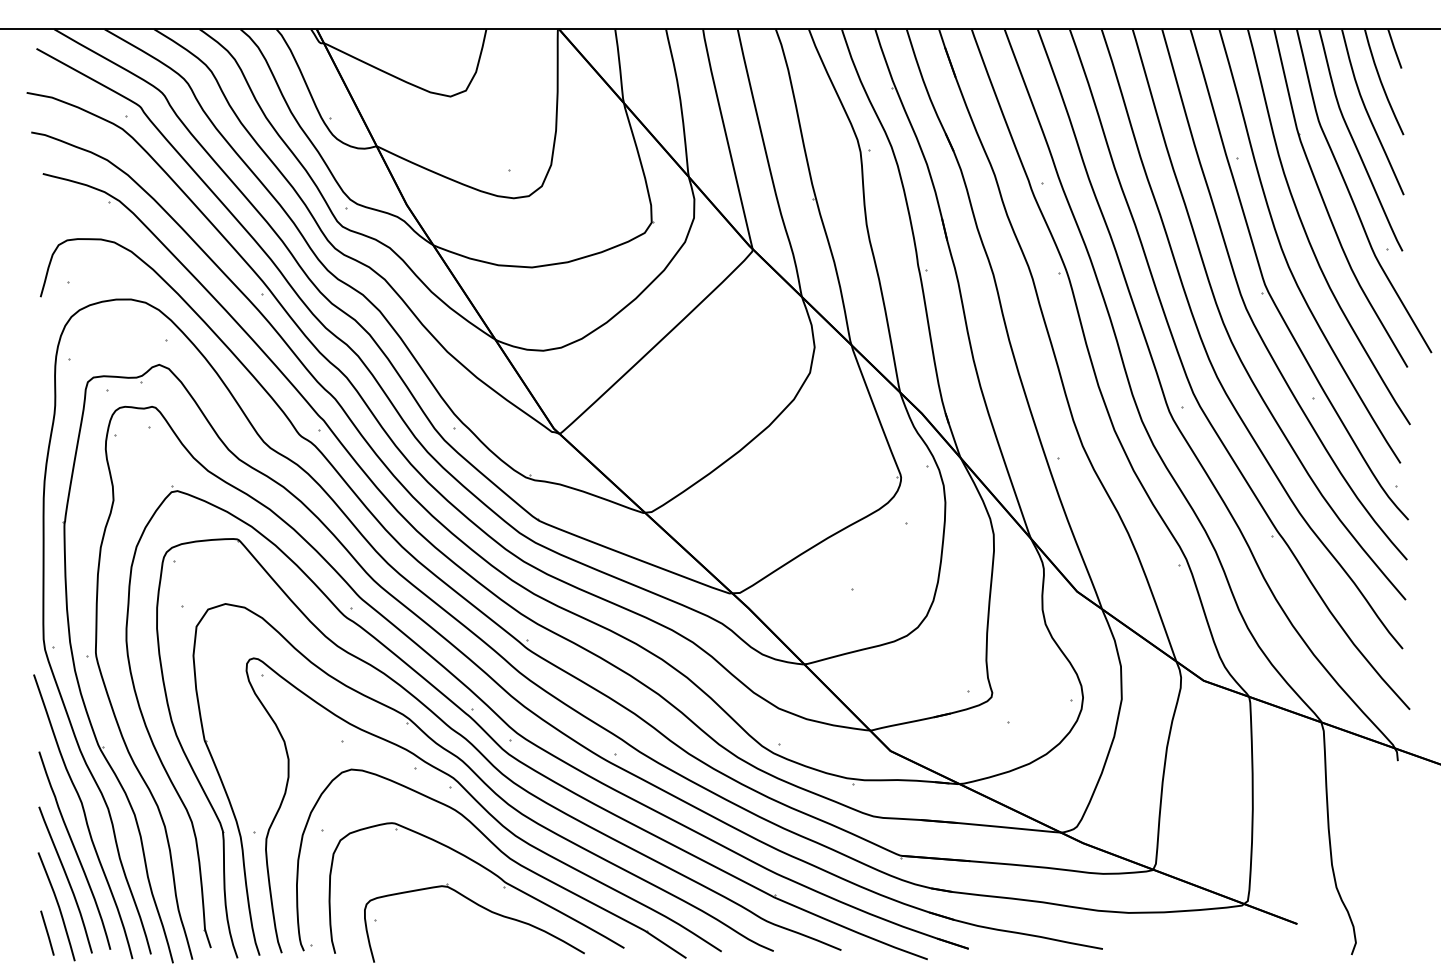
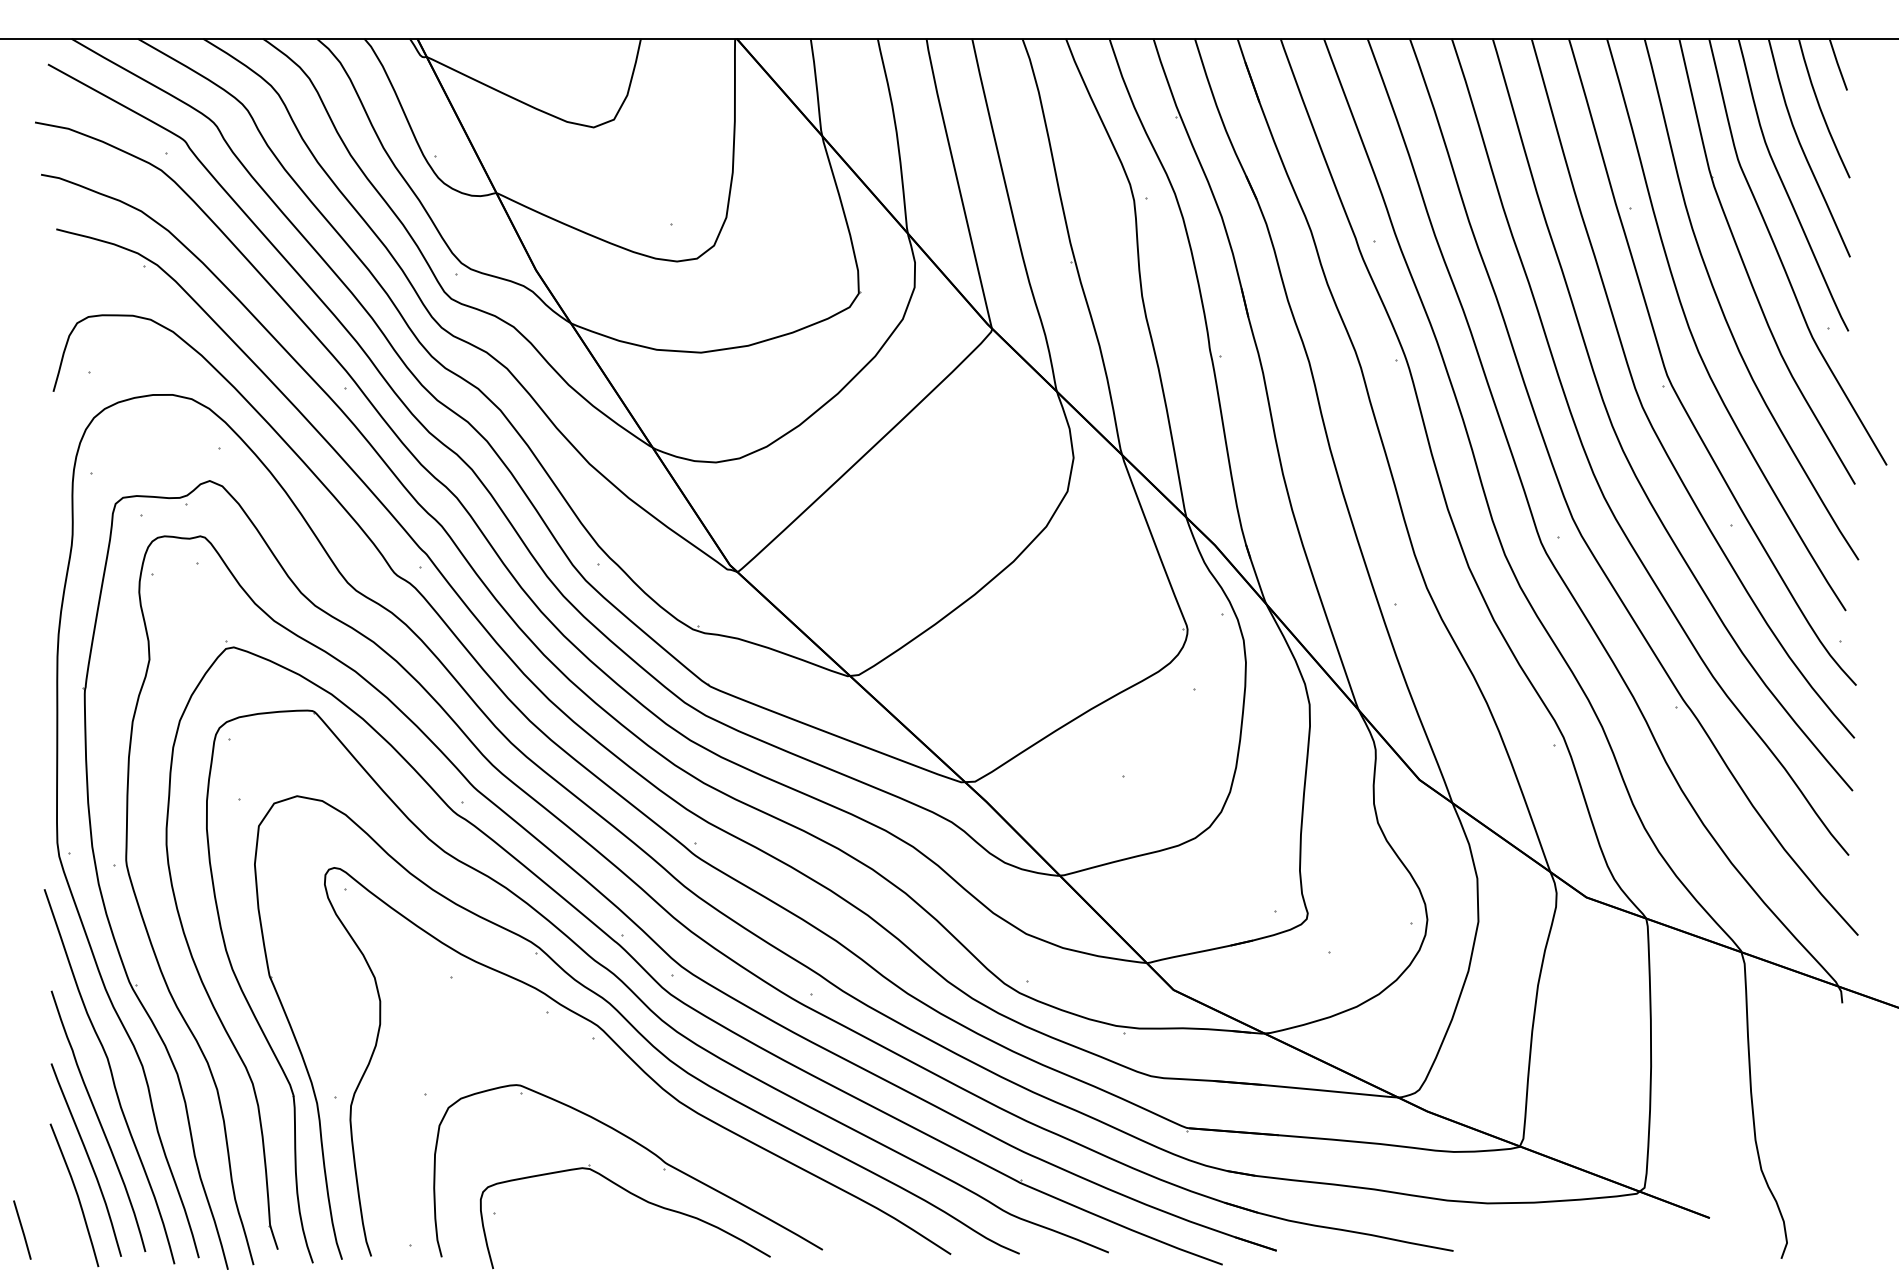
part: (501, 853) -> (661, 1124), removed
line: (47, 932) -> (22, 1229), moved

